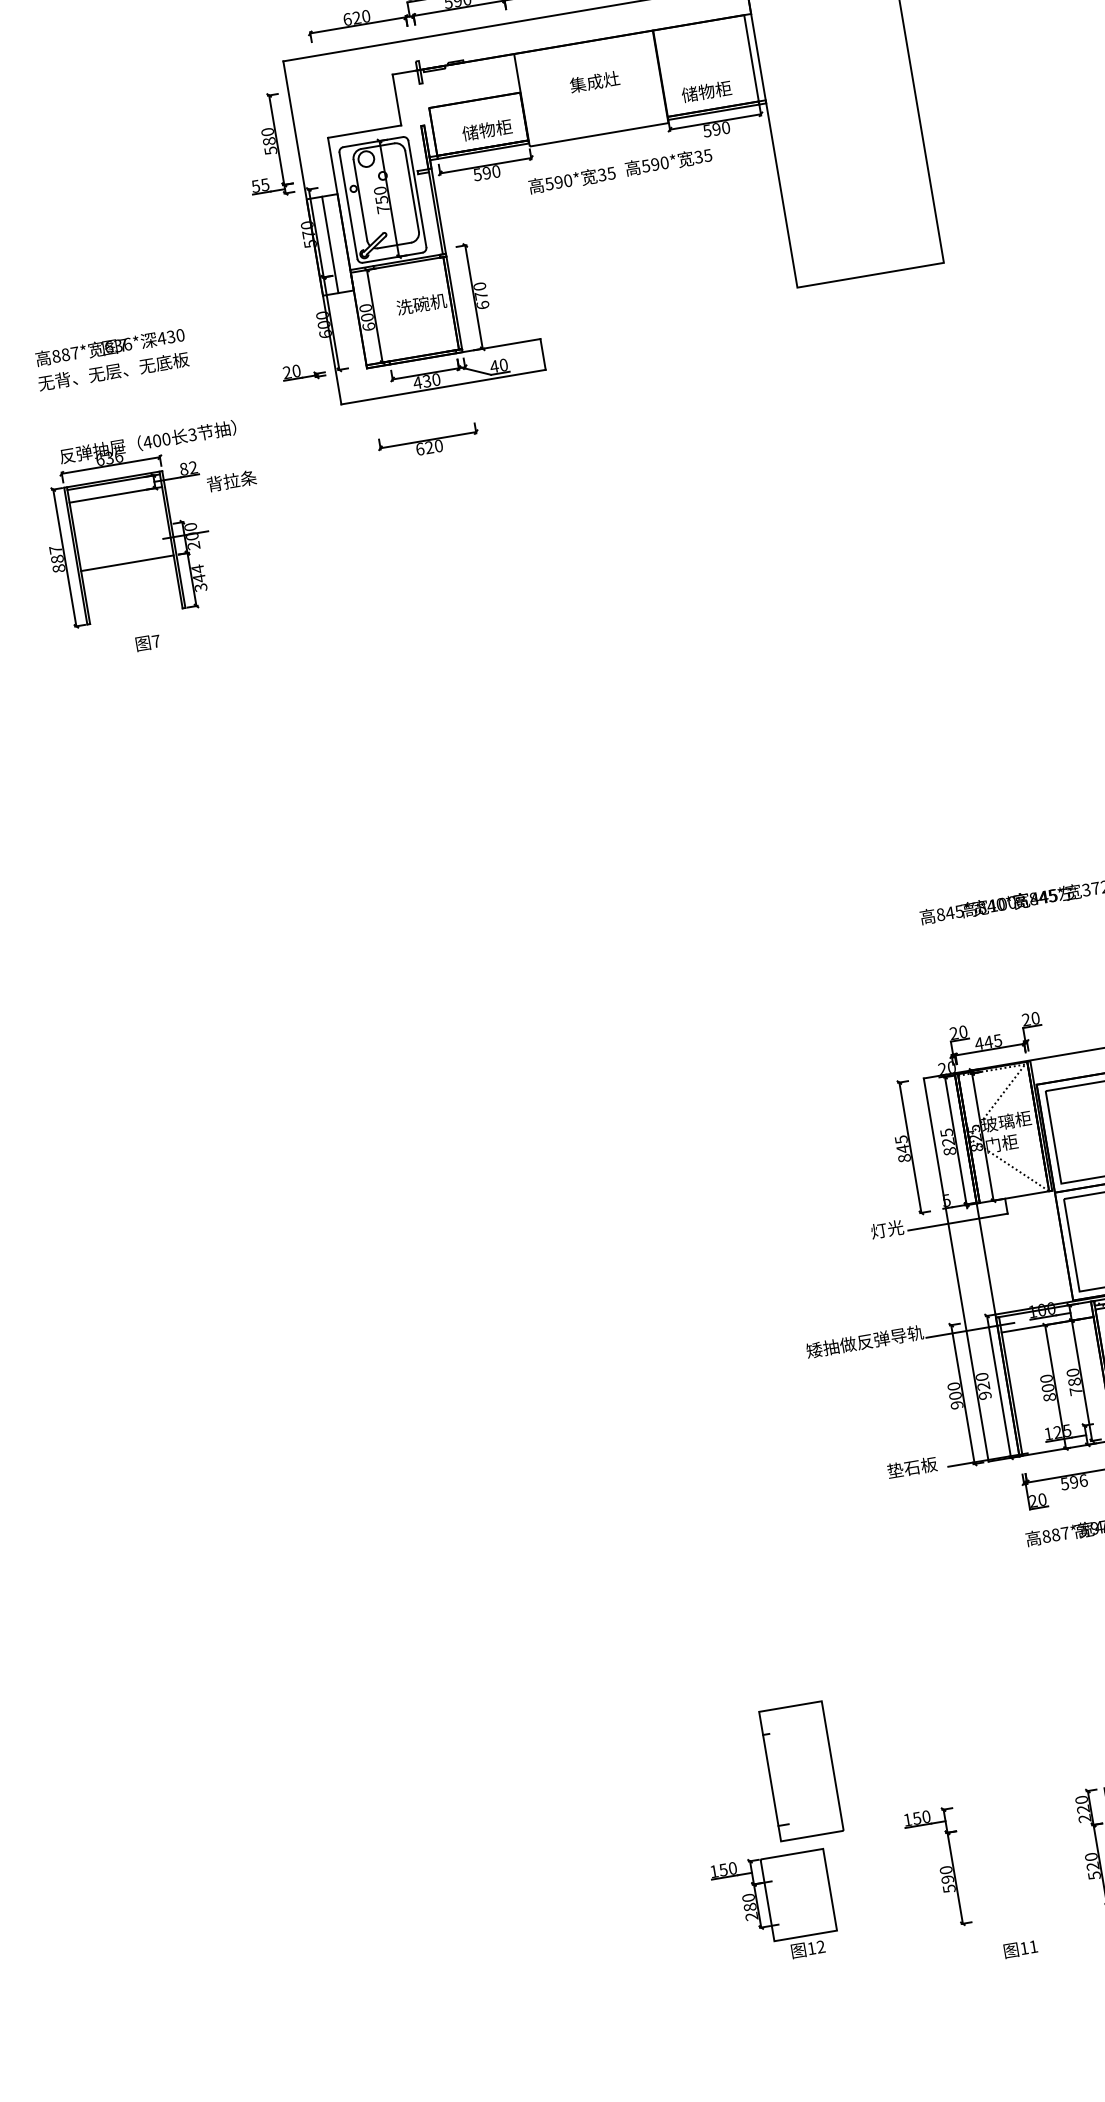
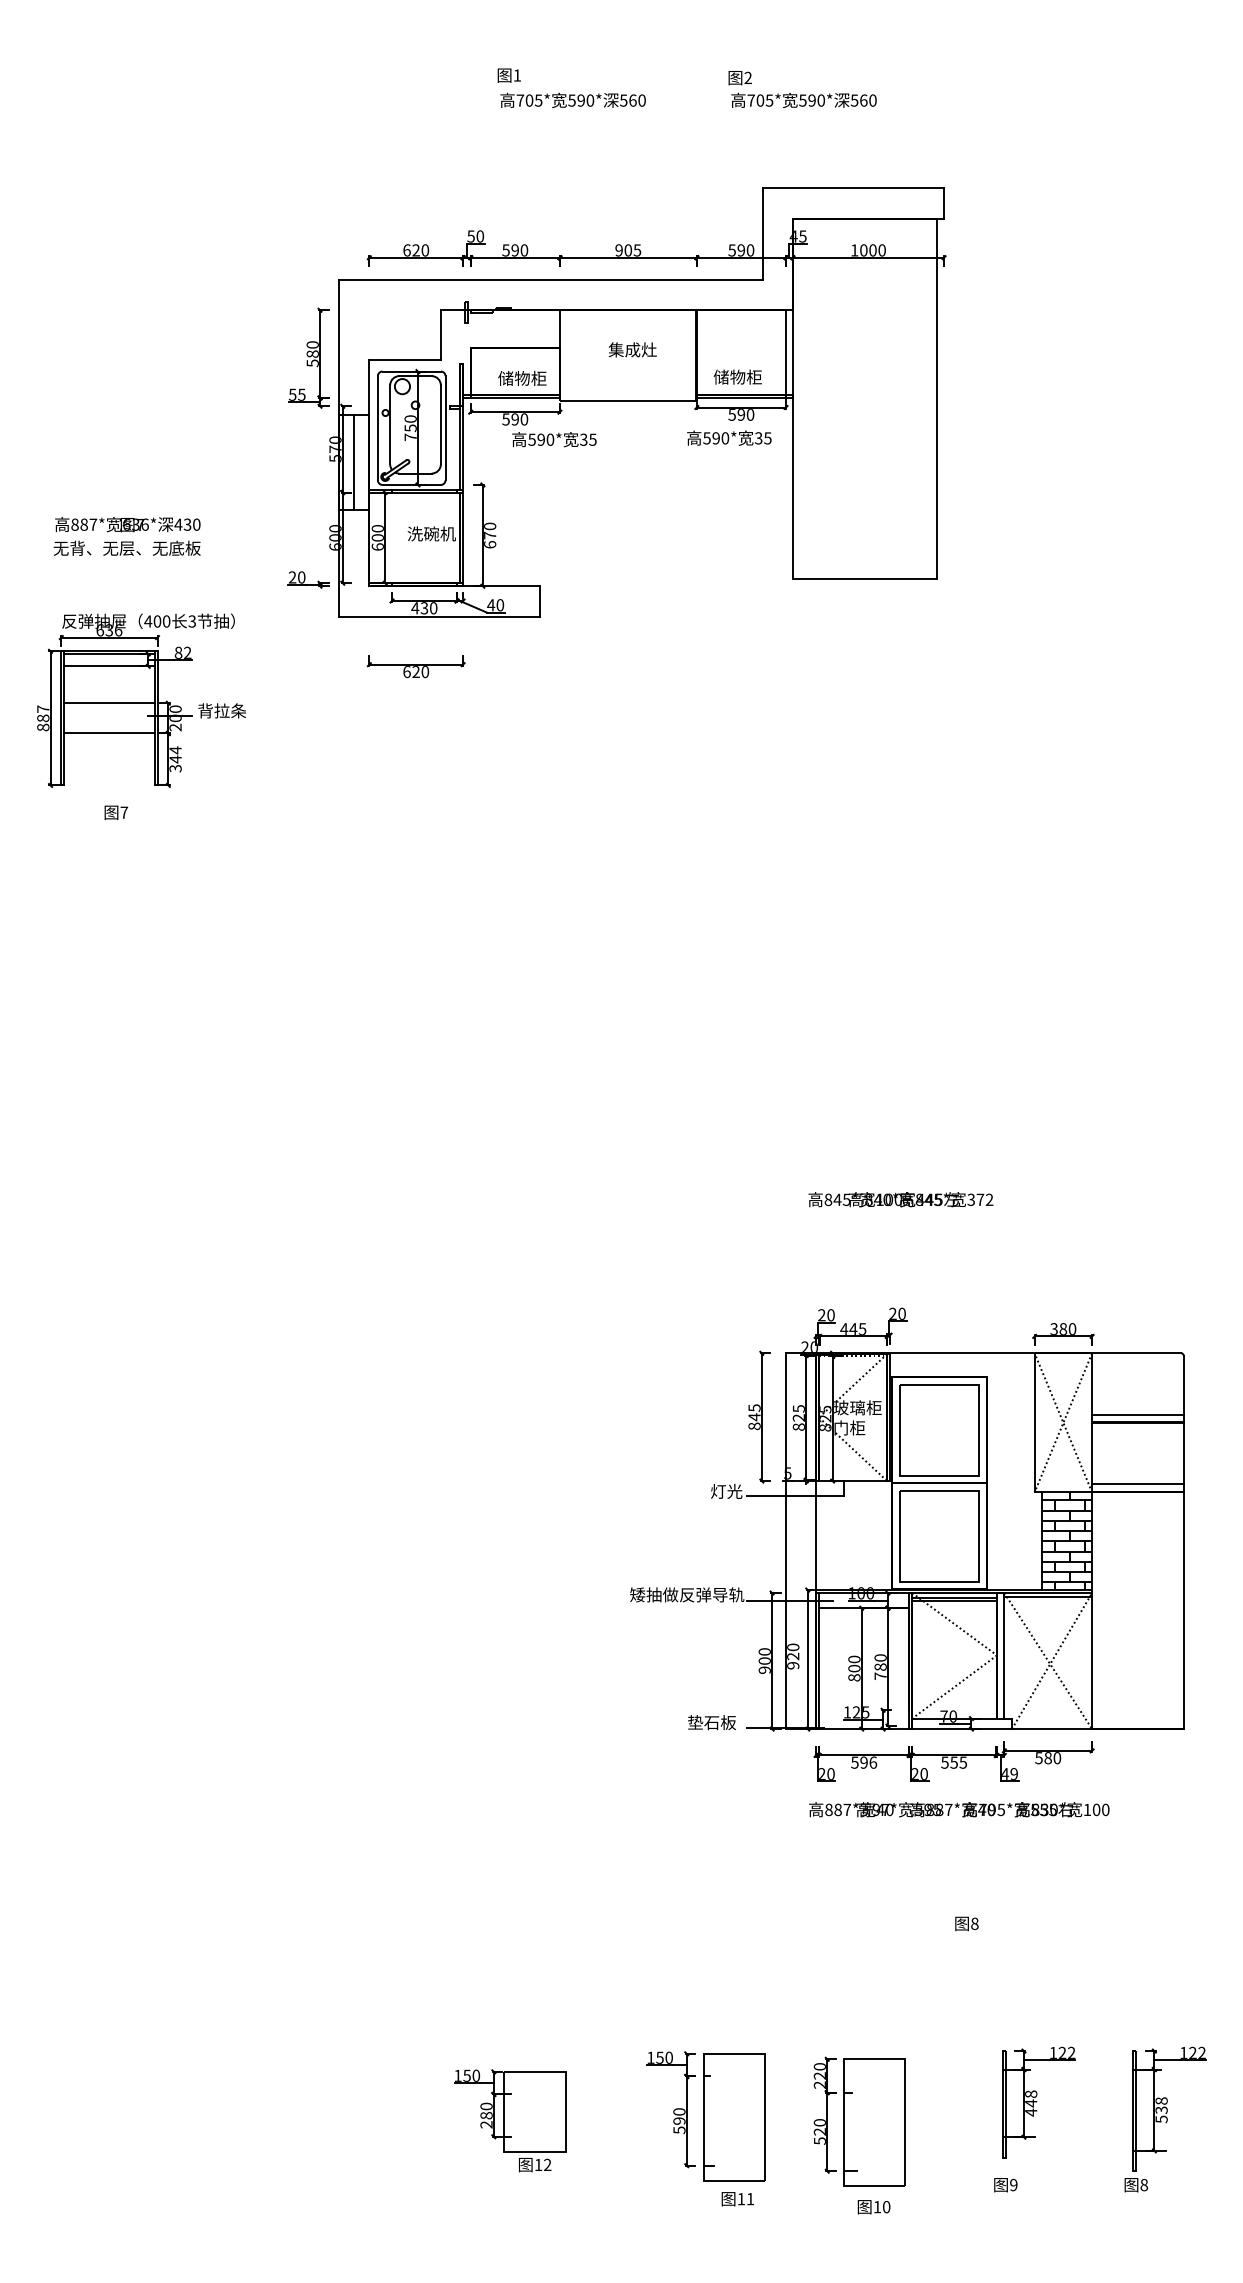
text: (668, 161) -> (729, 437), moved
text: (572, 179) -> (554, 439), moved
text: (230, 480) -> (221, 710), moved
line: (122, 532) -> (109, 703), added
part: (801, 1771) -> (734, 2117), moved

